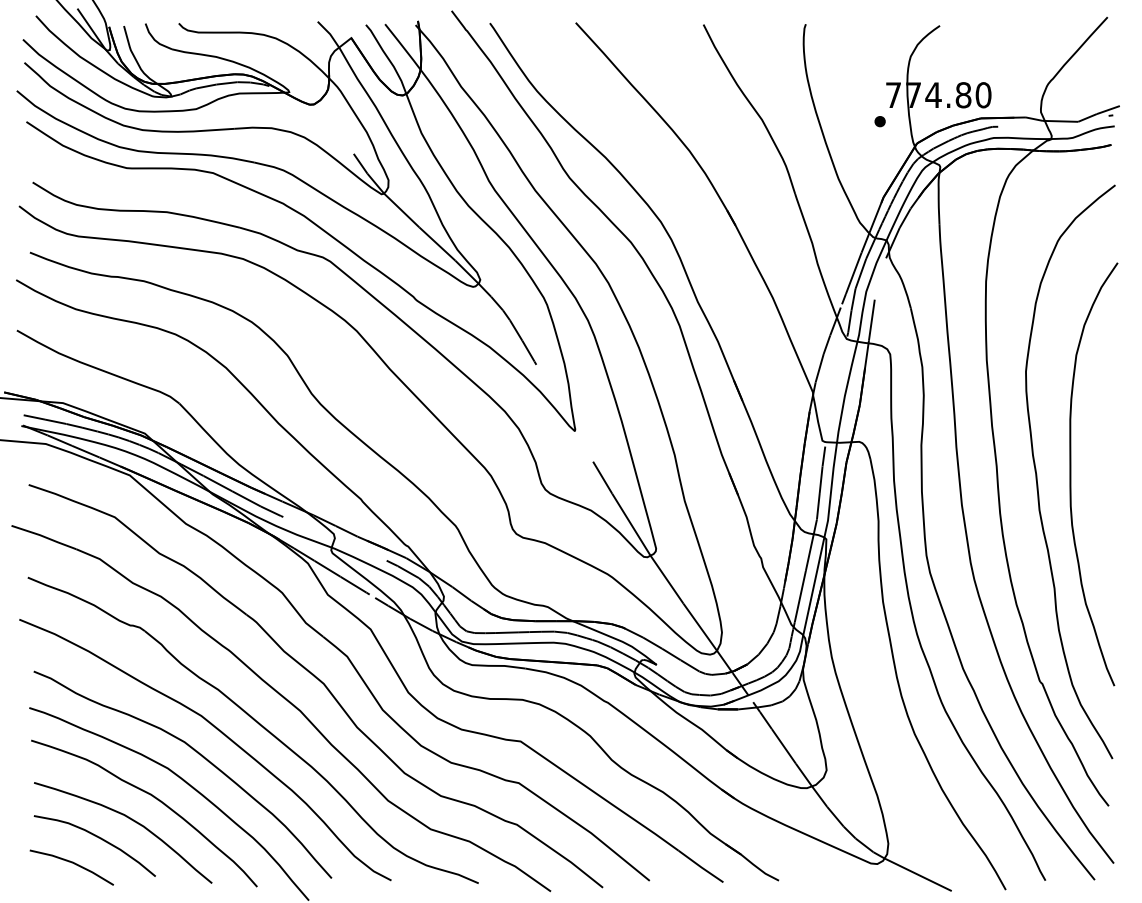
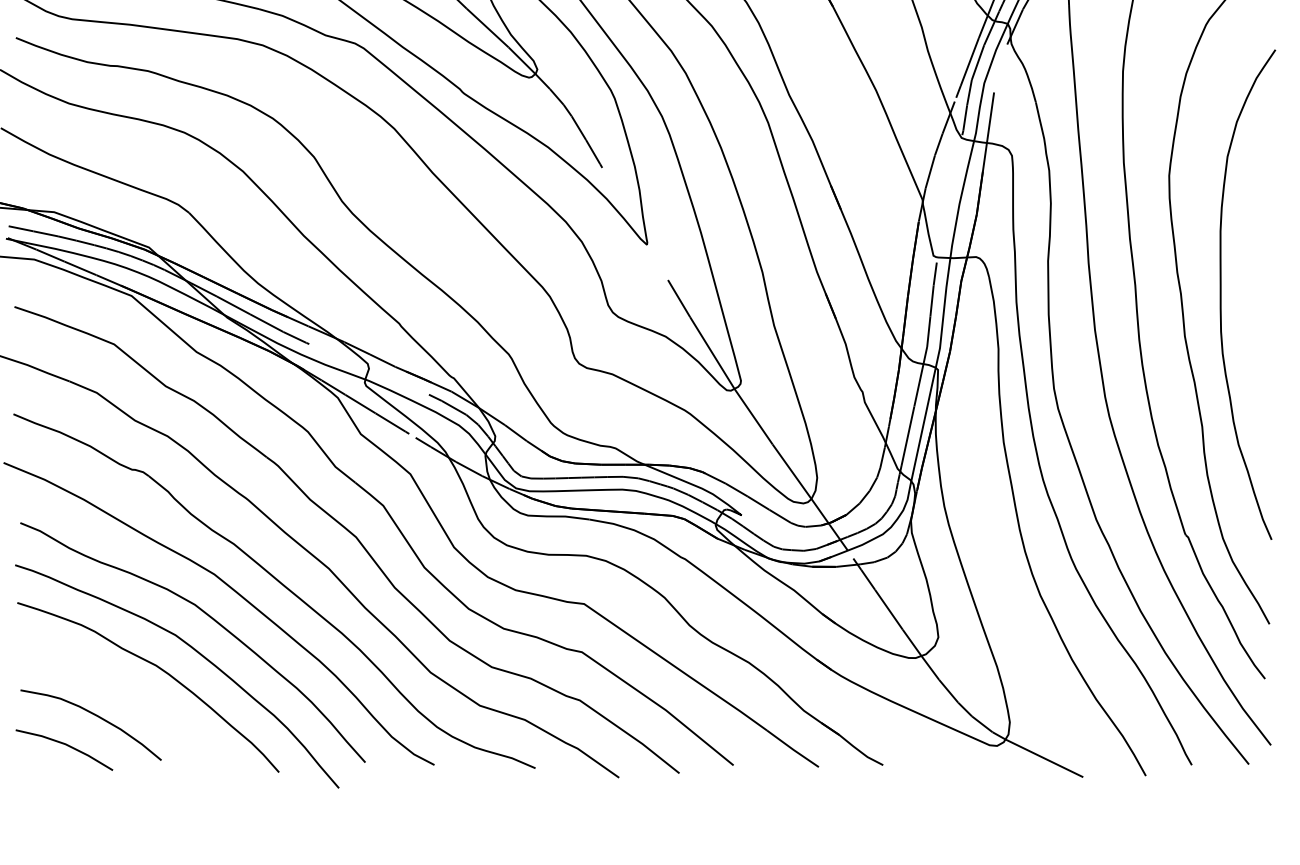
curve: (129, 819) -> (131, 694), removed

